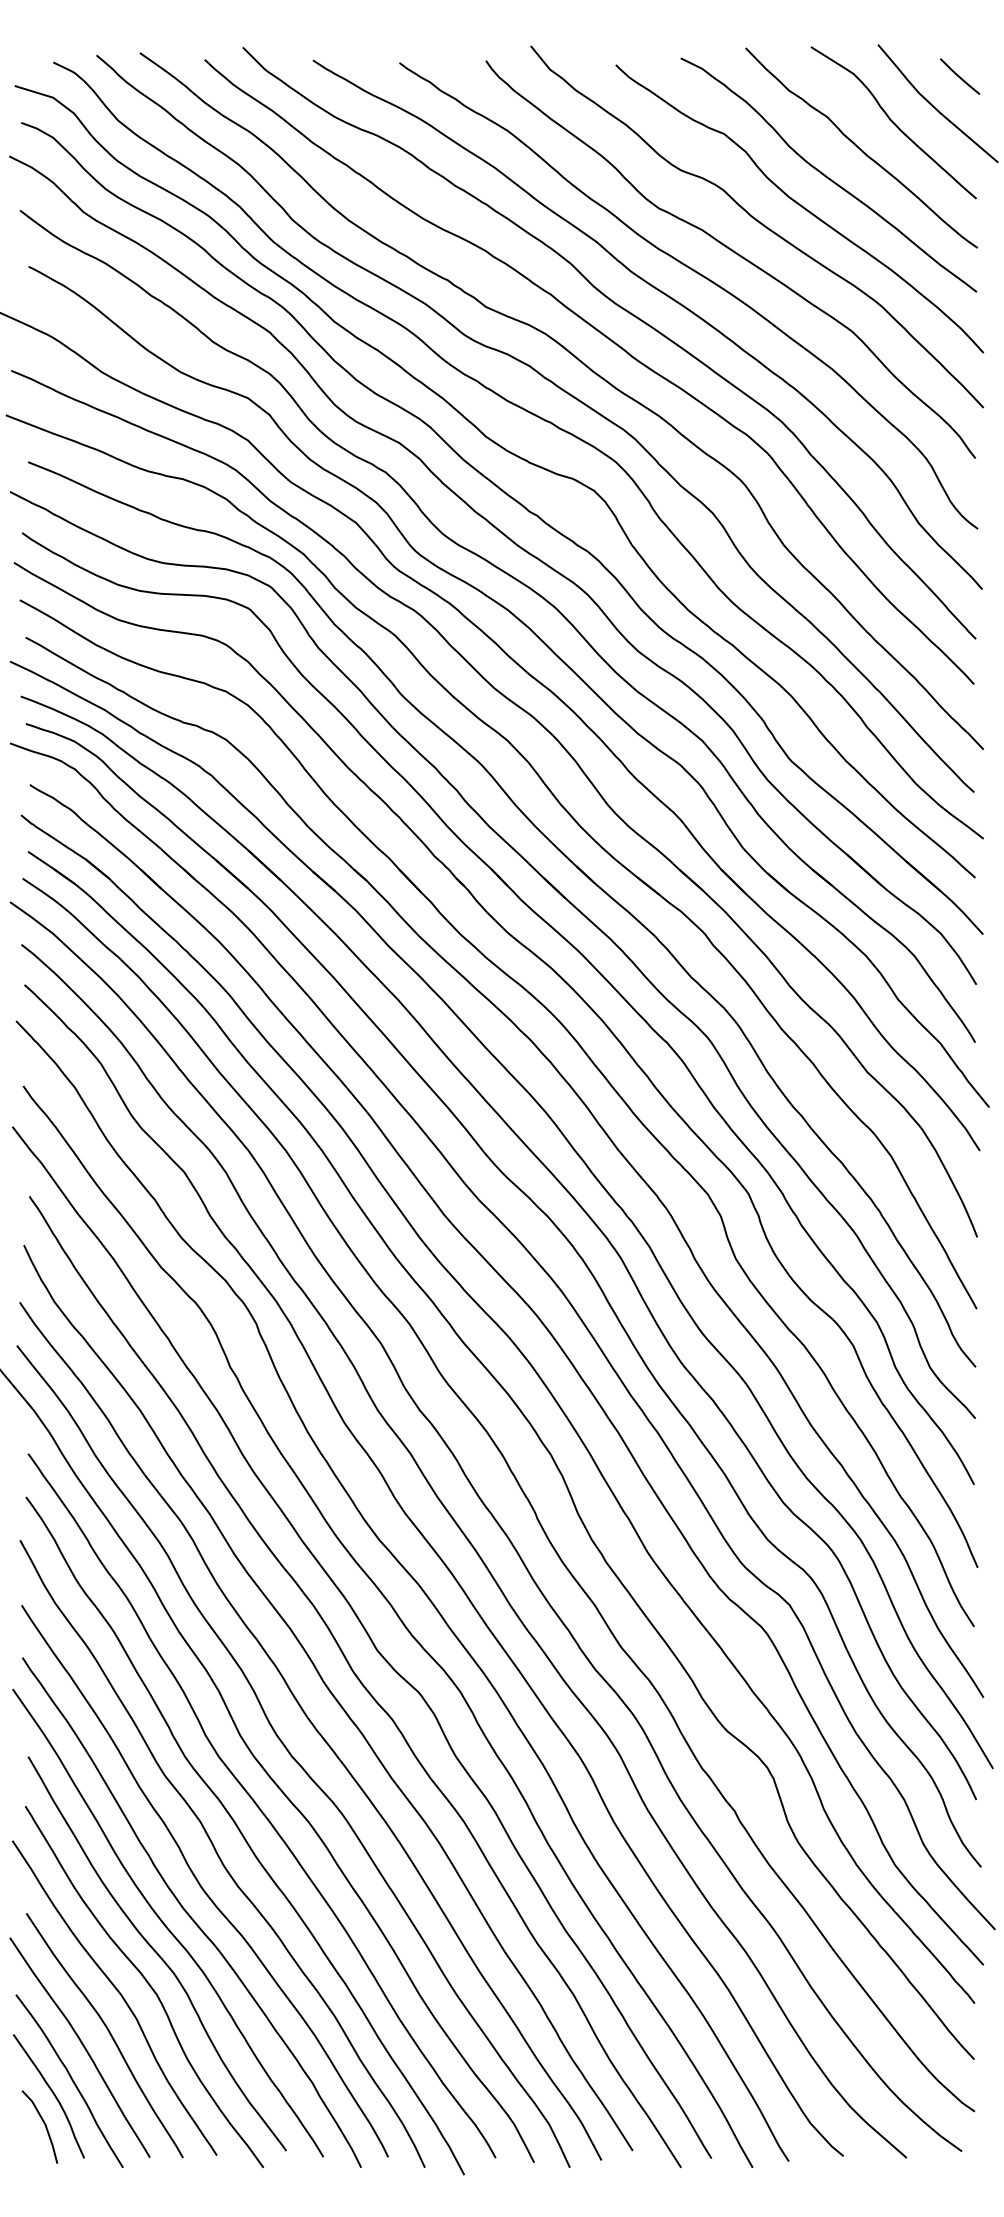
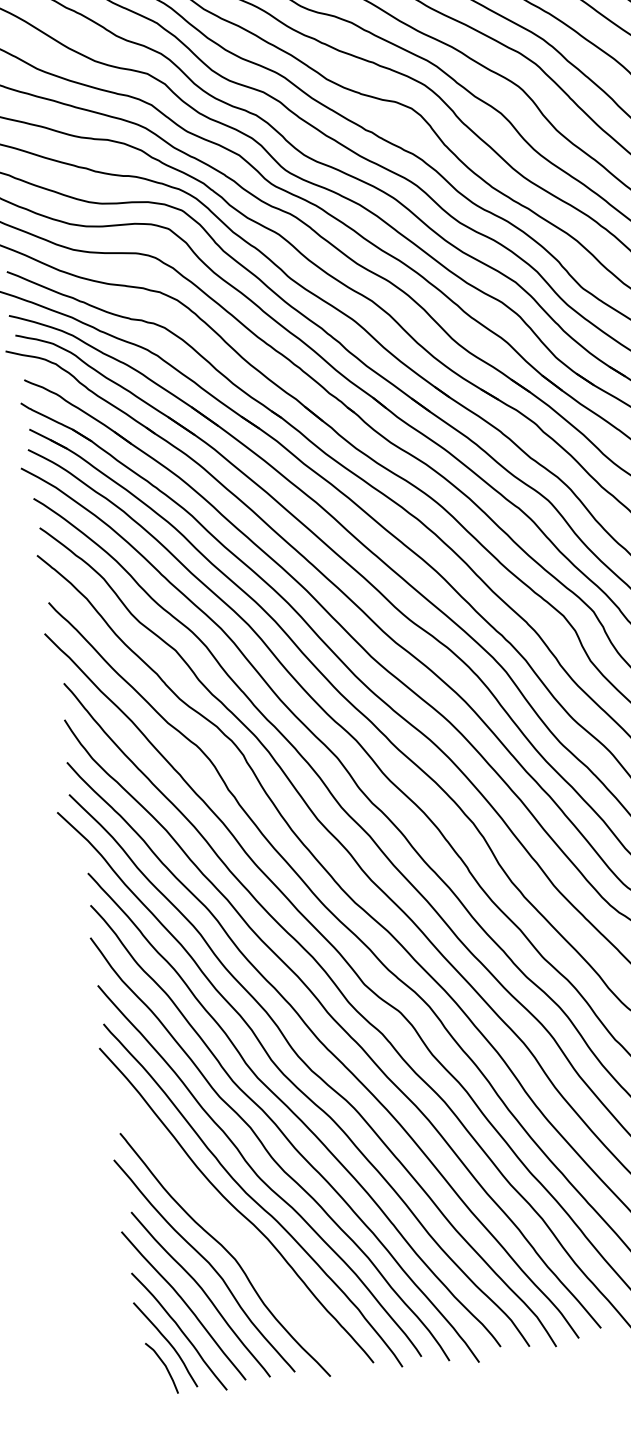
curve: (156, 1953) -> (230, 1229), removed

